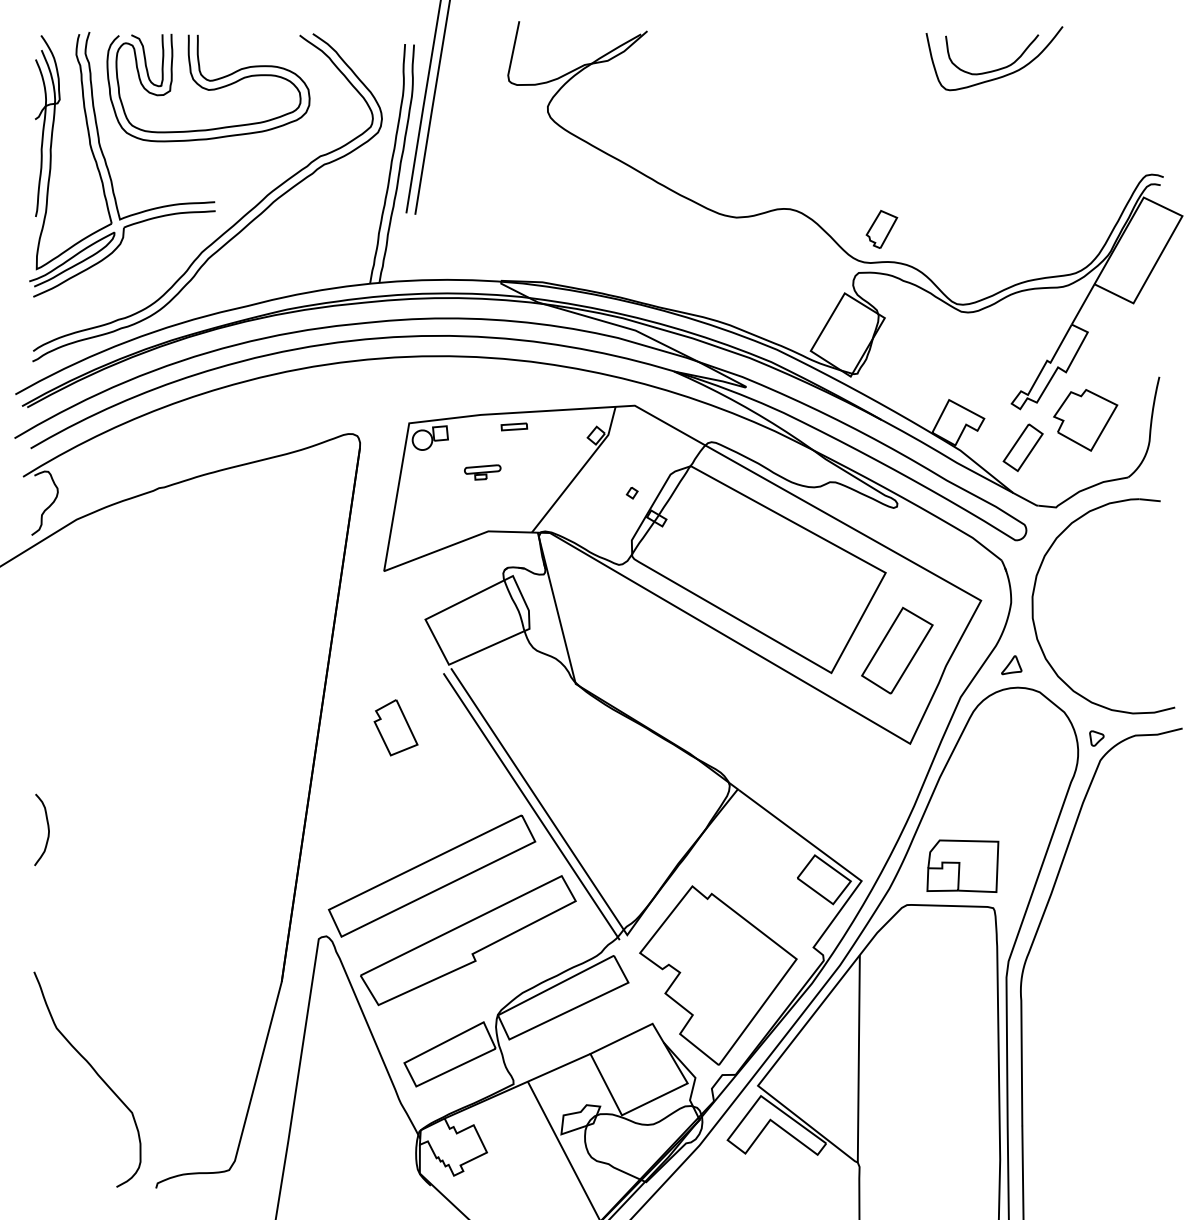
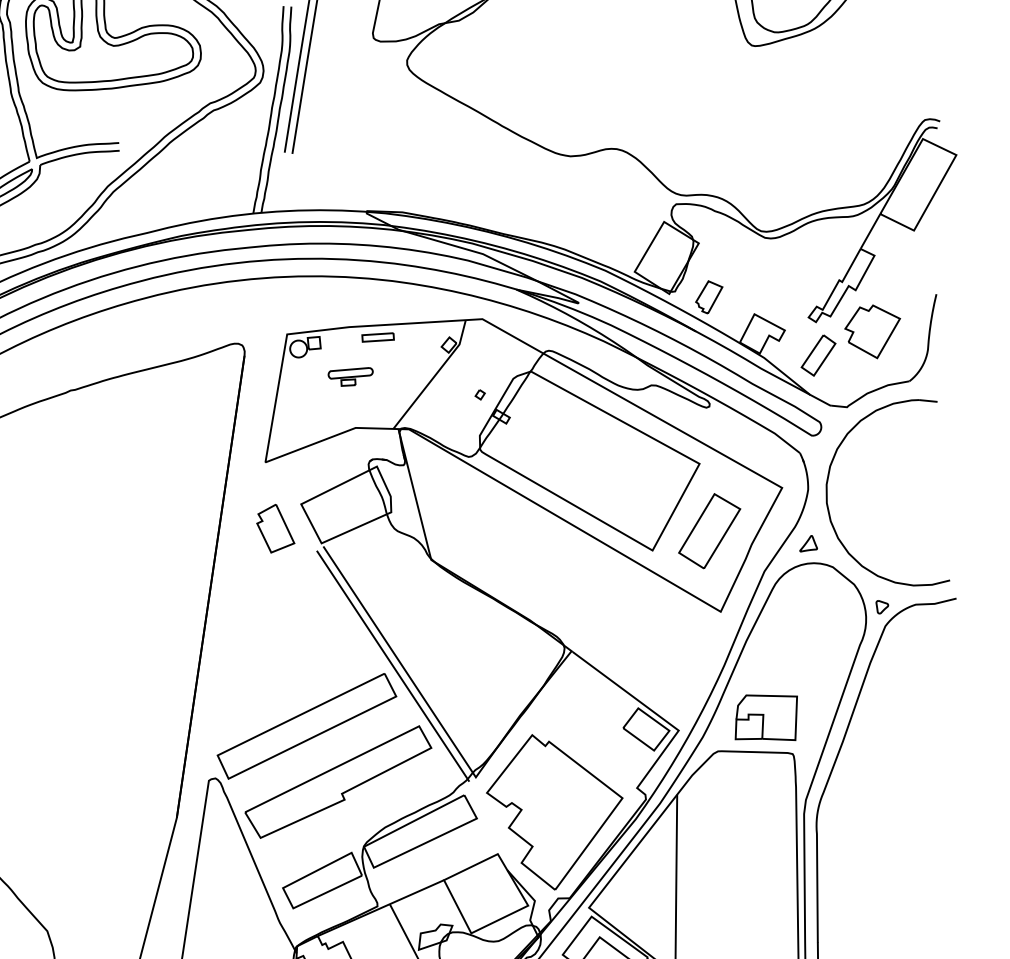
part: (881, 229) -> (708, 297), moved
part: (514, 426) -> (378, 337), size x1.43
part: (482, 472) -> (350, 376), size x1.43
part: (395, 727) -> (275, 528), moved

